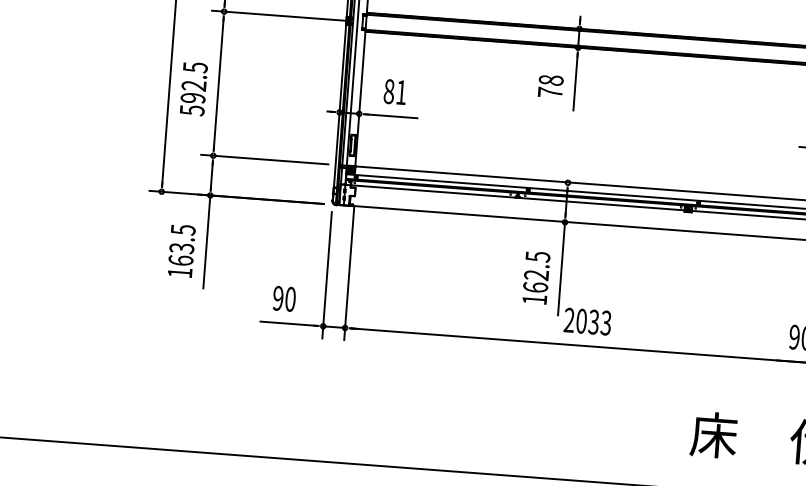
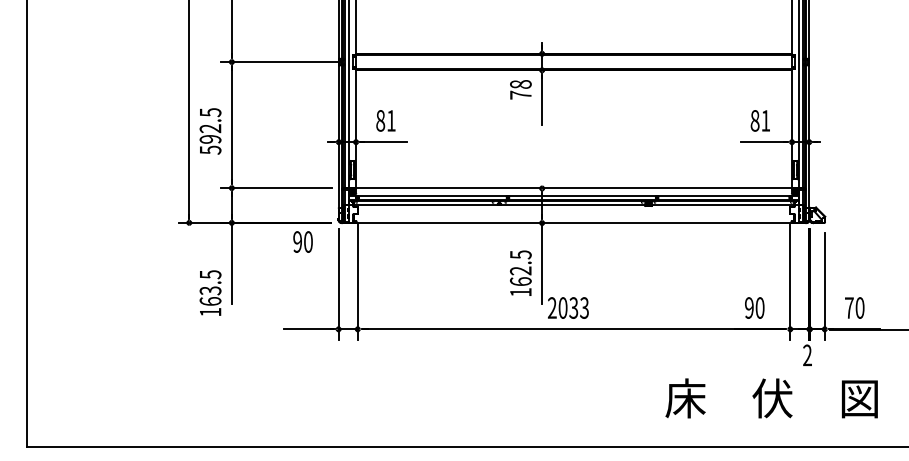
text: (550, 86) -> (520, 89), moved
text: (181, 250) -> (210, 292), moved
text: (283, 298) -> (302, 241), moved

